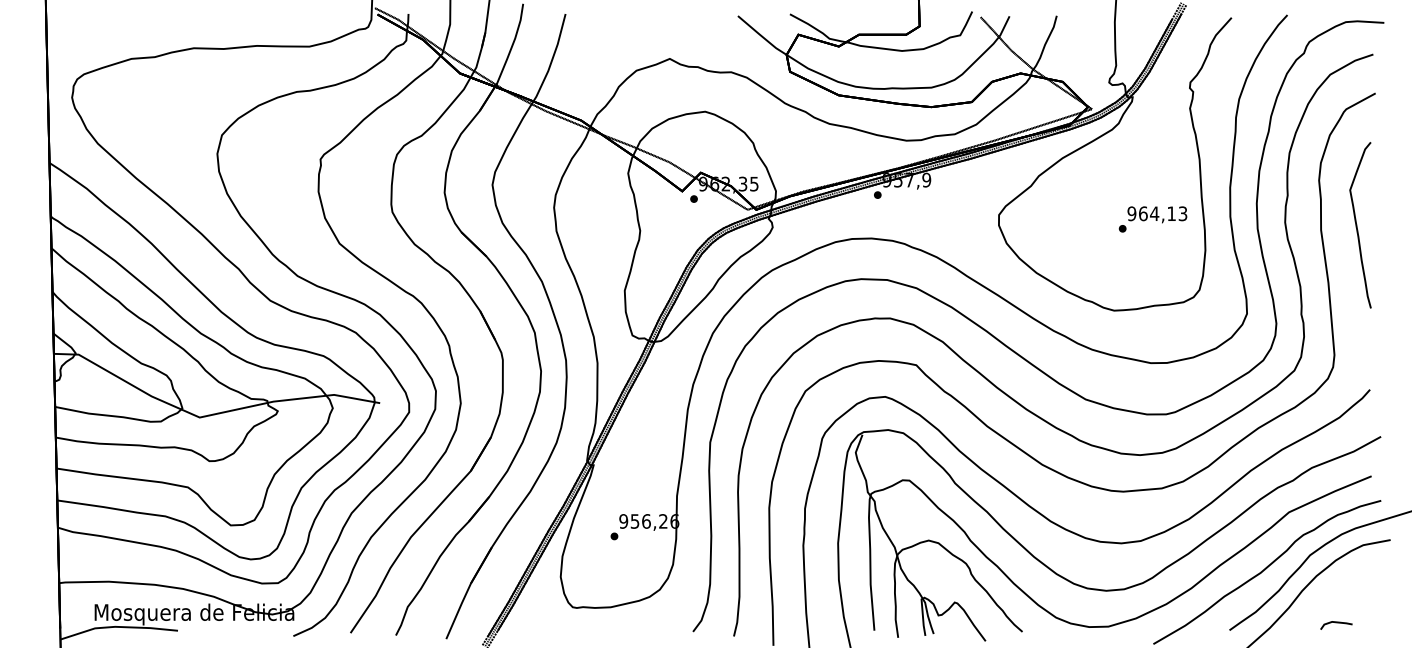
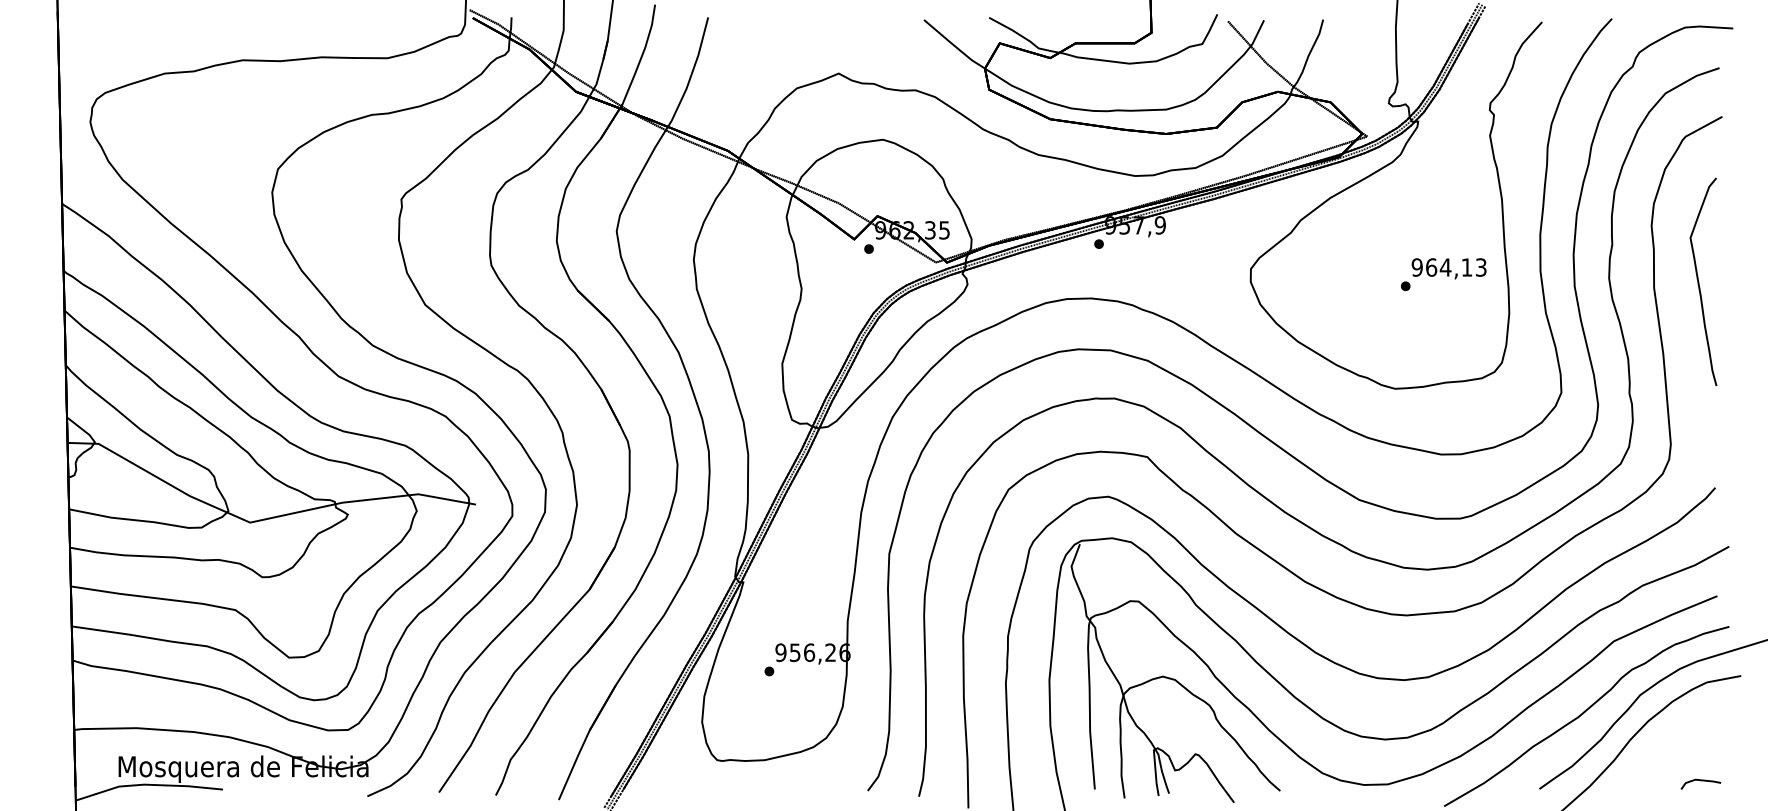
curve: (1336, 623) -> (1700, 781), moved

